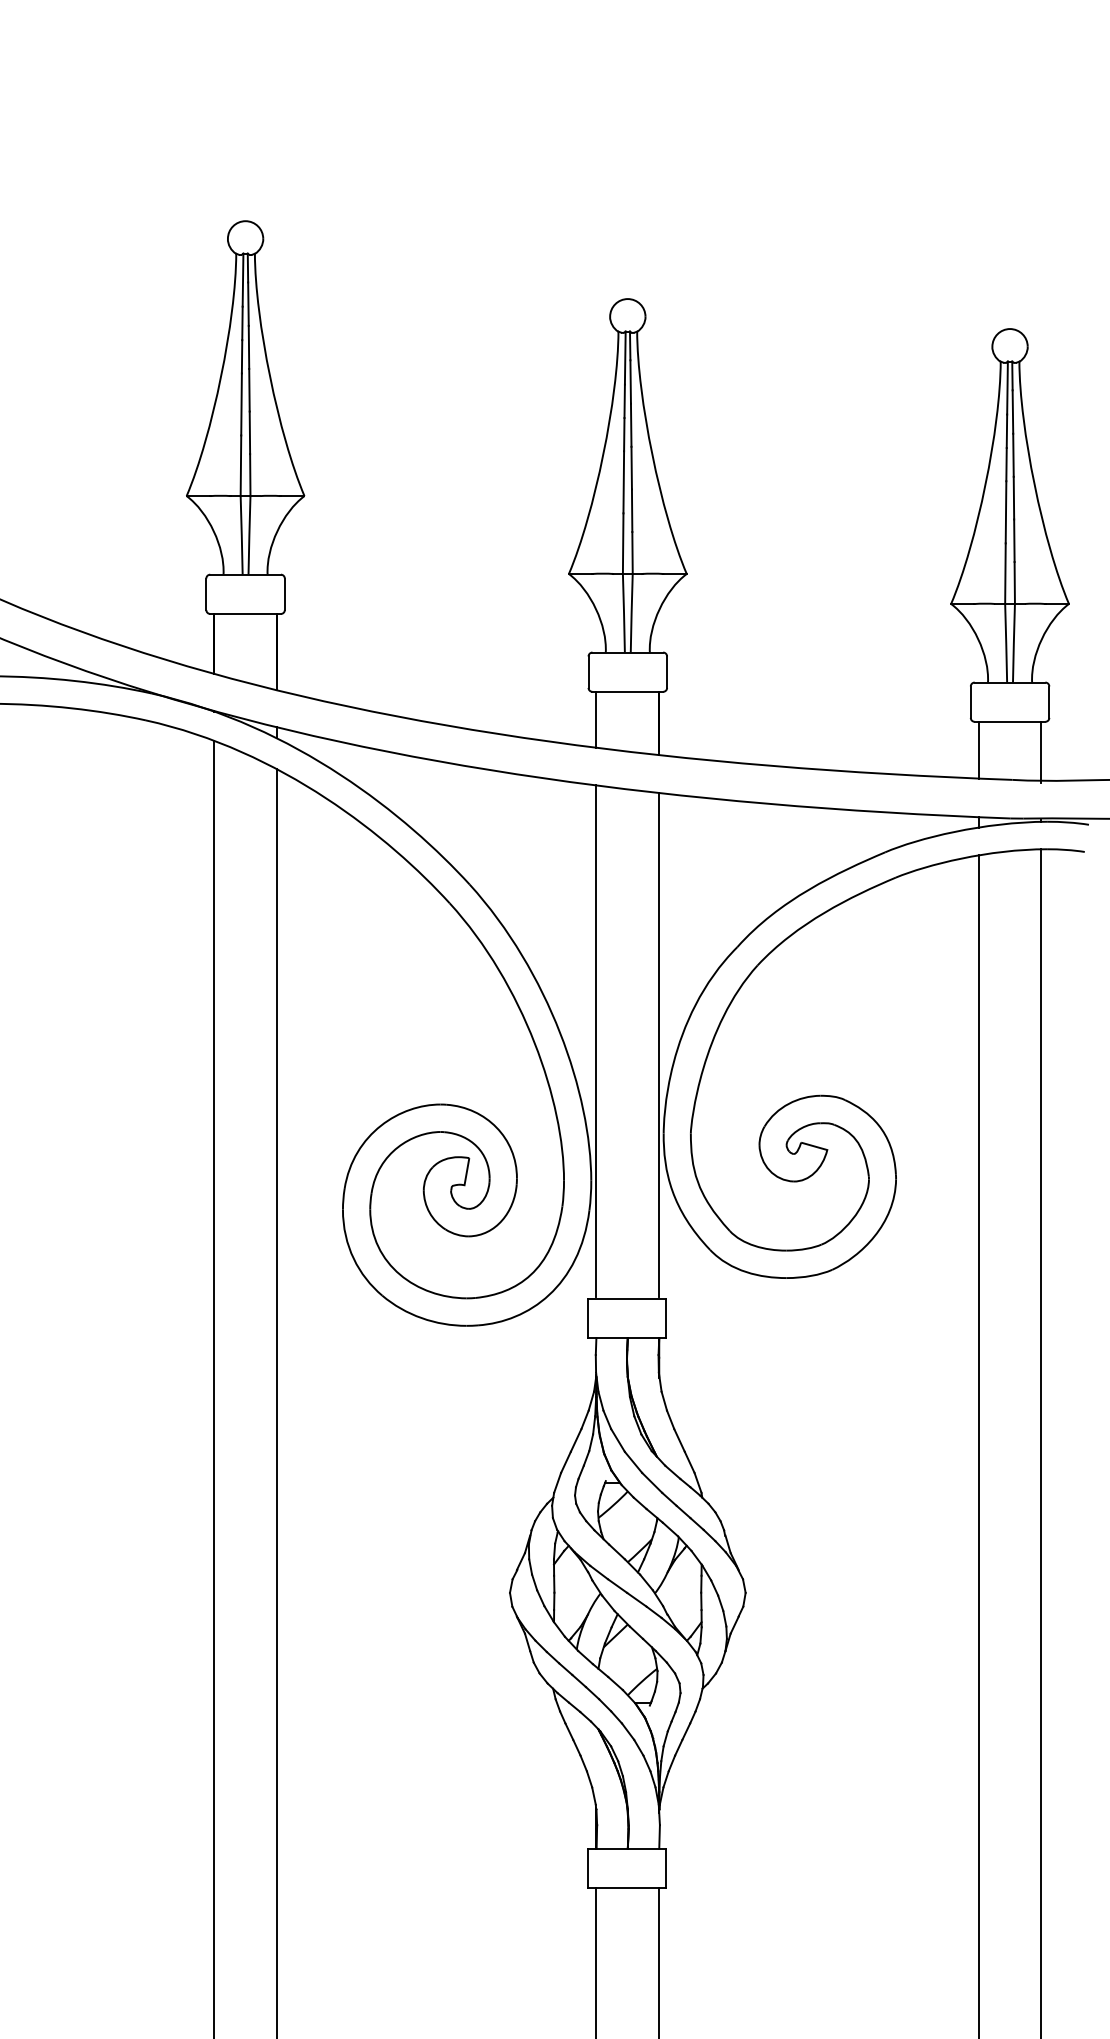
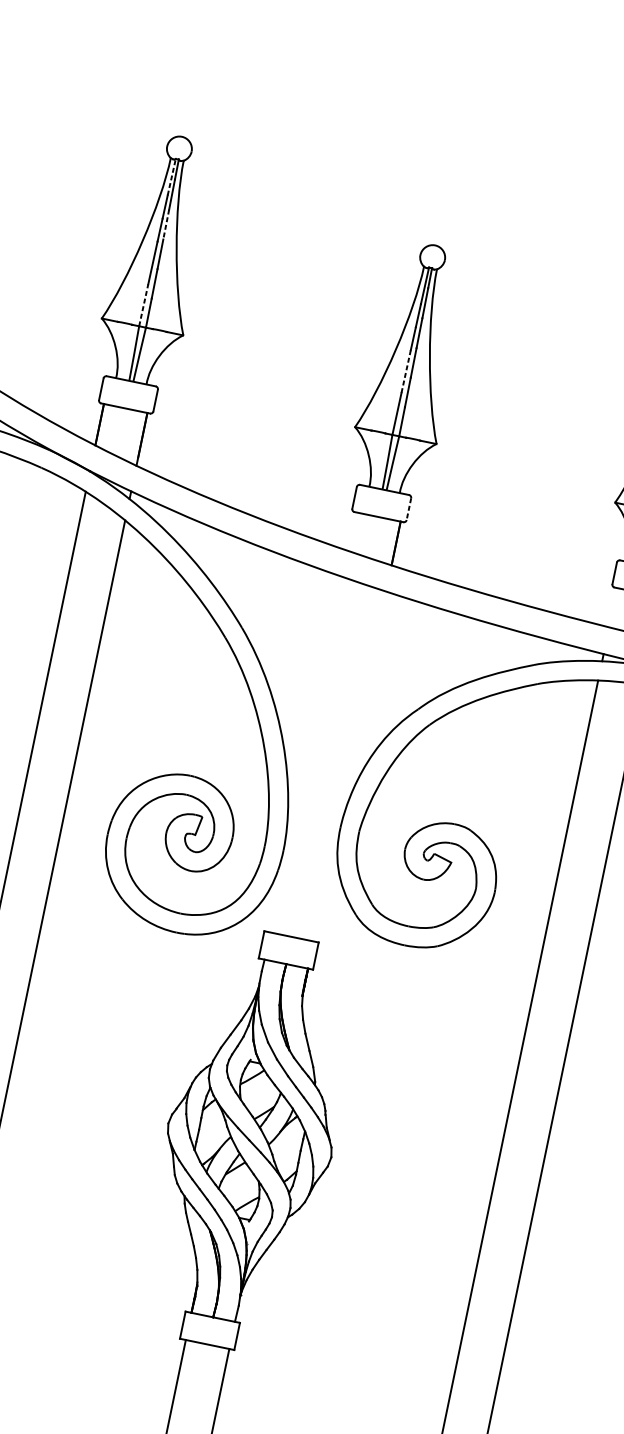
line: (243, 280) -> (172, 177), solid -> dashed
line: (248, 347) -> (165, 224), solid -> dashed
line: (240, 465) -> (143, 305), solid -> dashed
line: (623, 481) -> (406, 371), solid -> dashed
line: (667, 672) -> (409, 509), solid -> dashed
line: (596, 719) -> (353, 531), removed
line: (978, 749) -> (613, 607), removed
line: (596, 1041) -> (307, 754), removed
line: (659, 1045) -> (350, 766), removed

